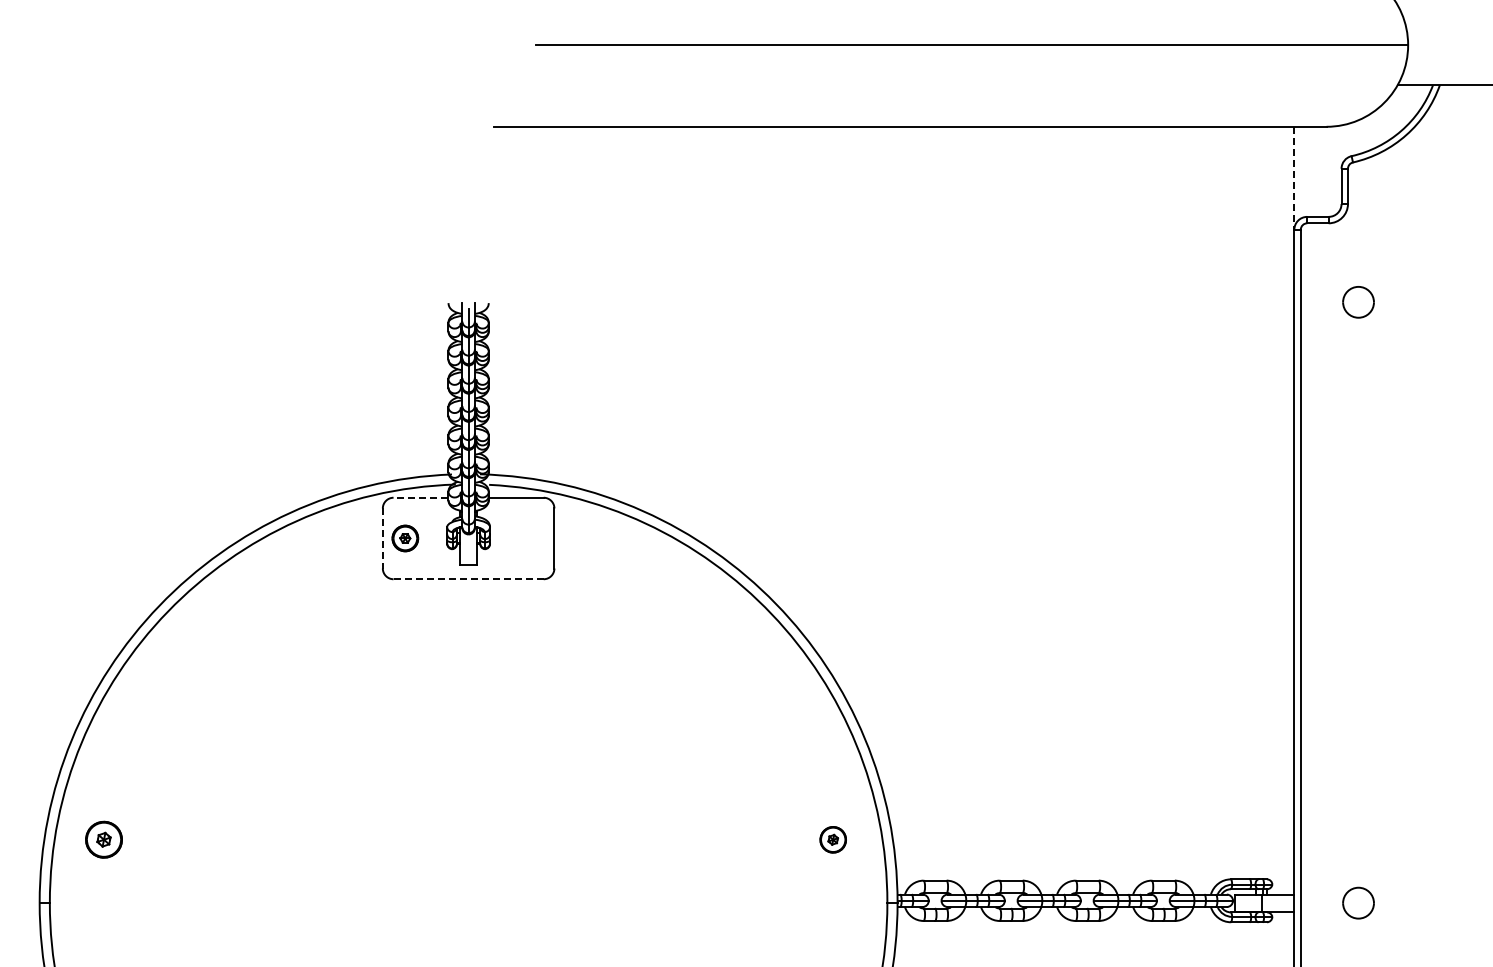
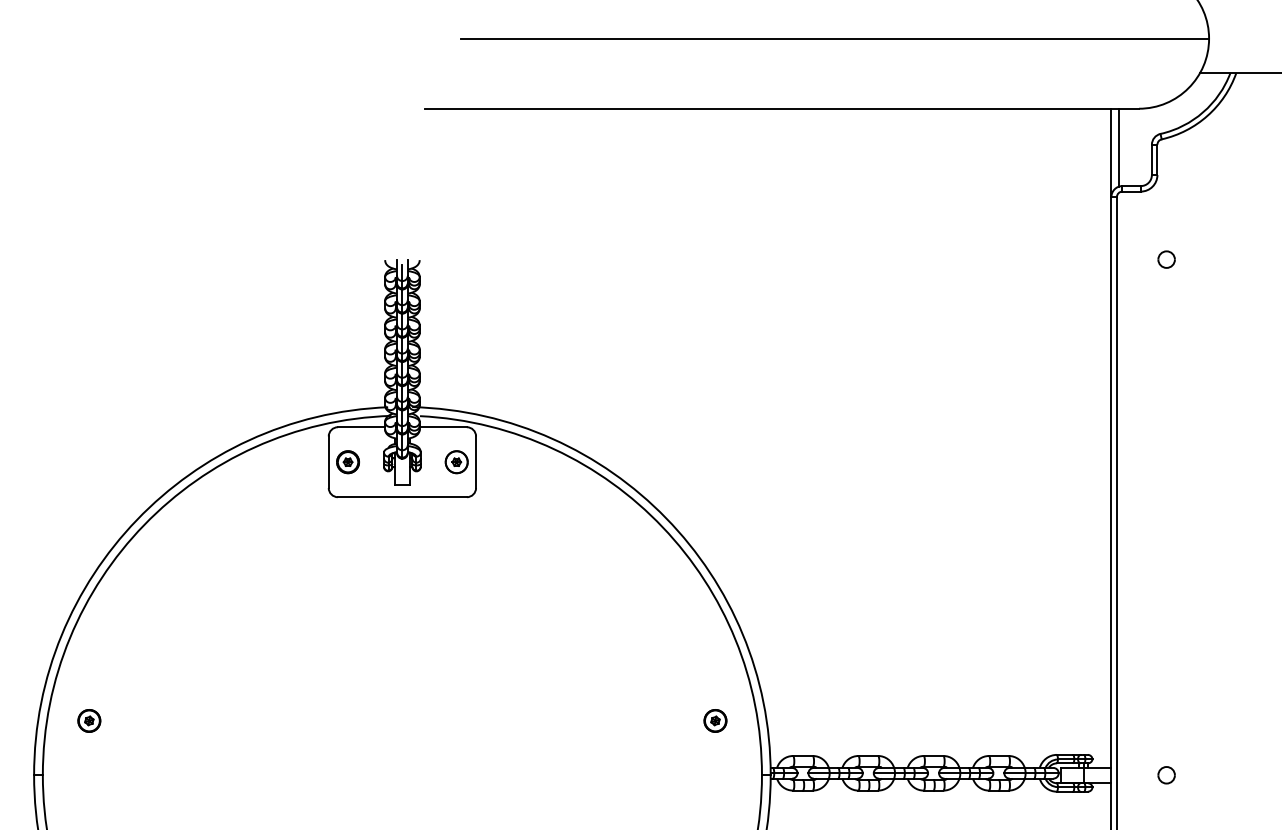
line: (1302, 171) -> (1118, 147), added
line: (1294, 178) -> (1111, 153), dashed -> solid
part: (1358, 302) -> (1166, 259), size x0.62
line: (420, 497) -> (361, 427), dashed -> solid
line: (382, 538) -> (328, 462), dashed -> solid
part: (531, 538) -> (456, 462), added
line: (469, 579) -> (403, 497), dashed -> solid
part: (103, 839) -> (88, 720), size x0.71
part: (1358, 902) -> (1166, 774), size x0.62

